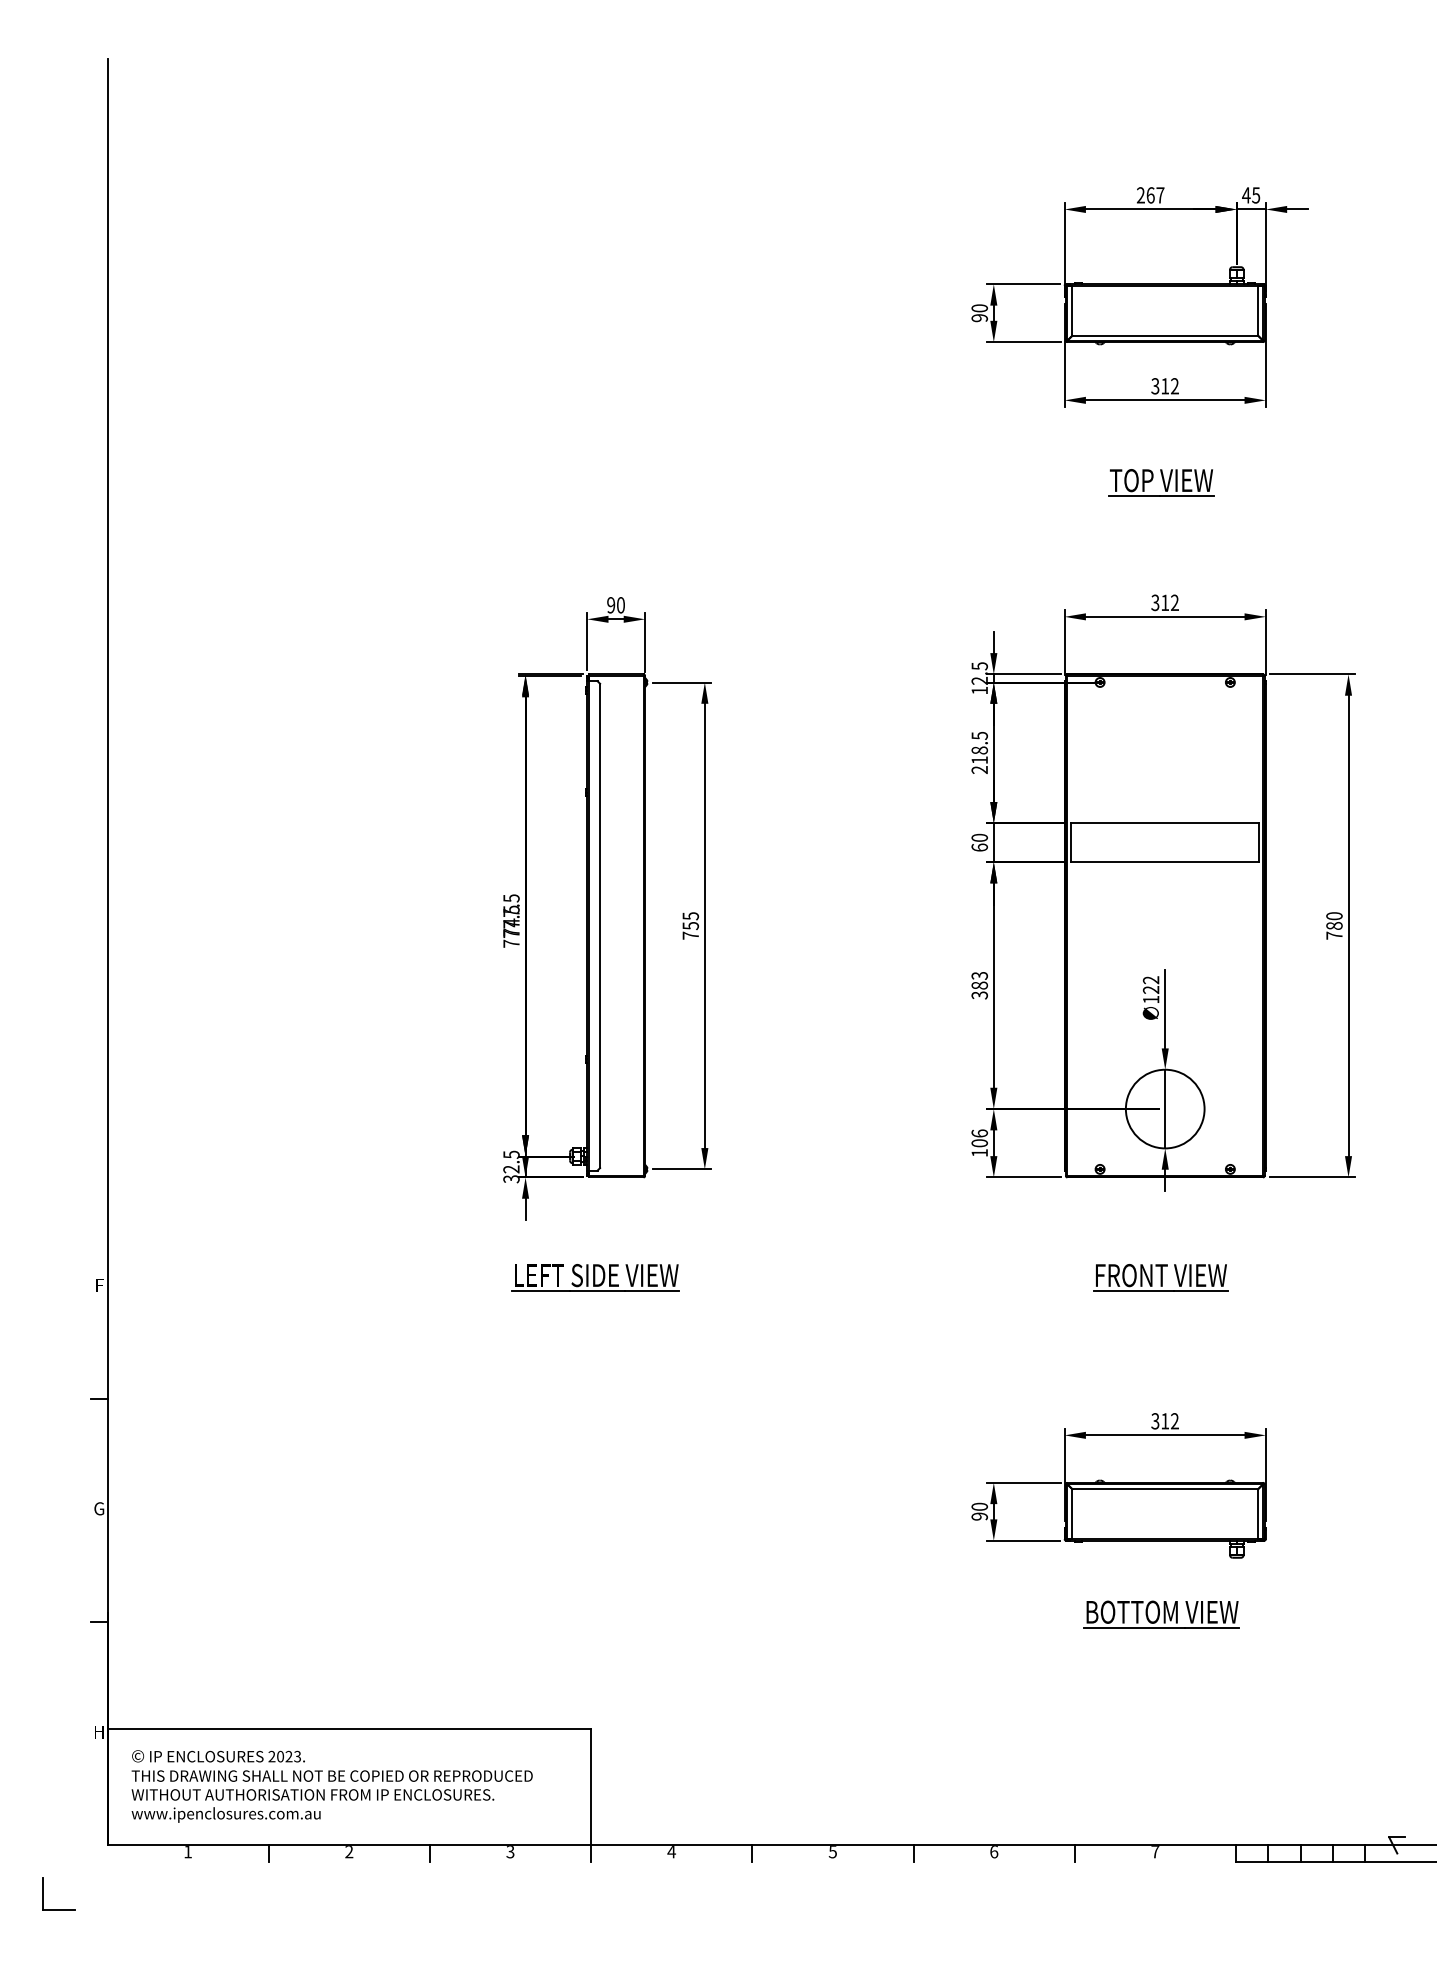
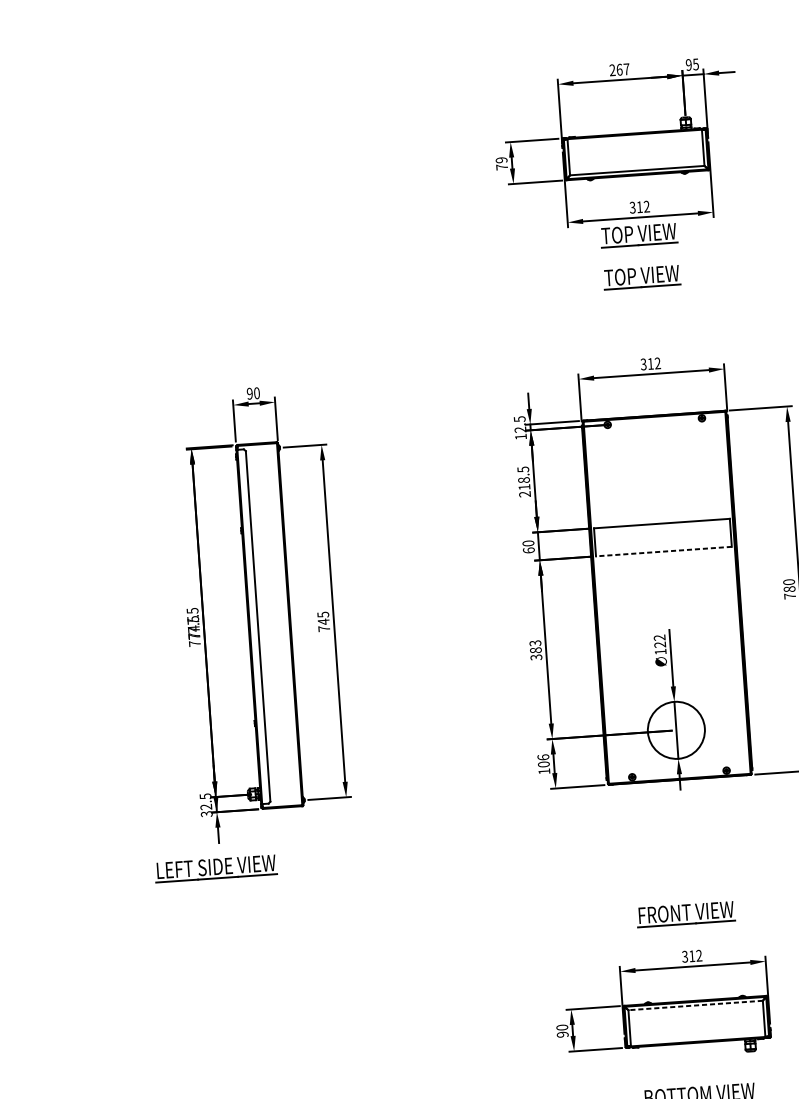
text: (1246, 195) -> (688, 65), 45 -> 95
text: (979, 313) -> (501, 163), 90 -> 79
part: (1161, 424) -> (639, 235), added
line: (1165, 862) -> (664, 551), solid -> dashed
text: (690, 925) -> (323, 621), 755 -> 745
part: (595, 1277) -> (215, 868), moved
part: (1160, 1277) -> (685, 913), moved
line: (1165, 1489) -> (695, 1005), solid -> dashed

